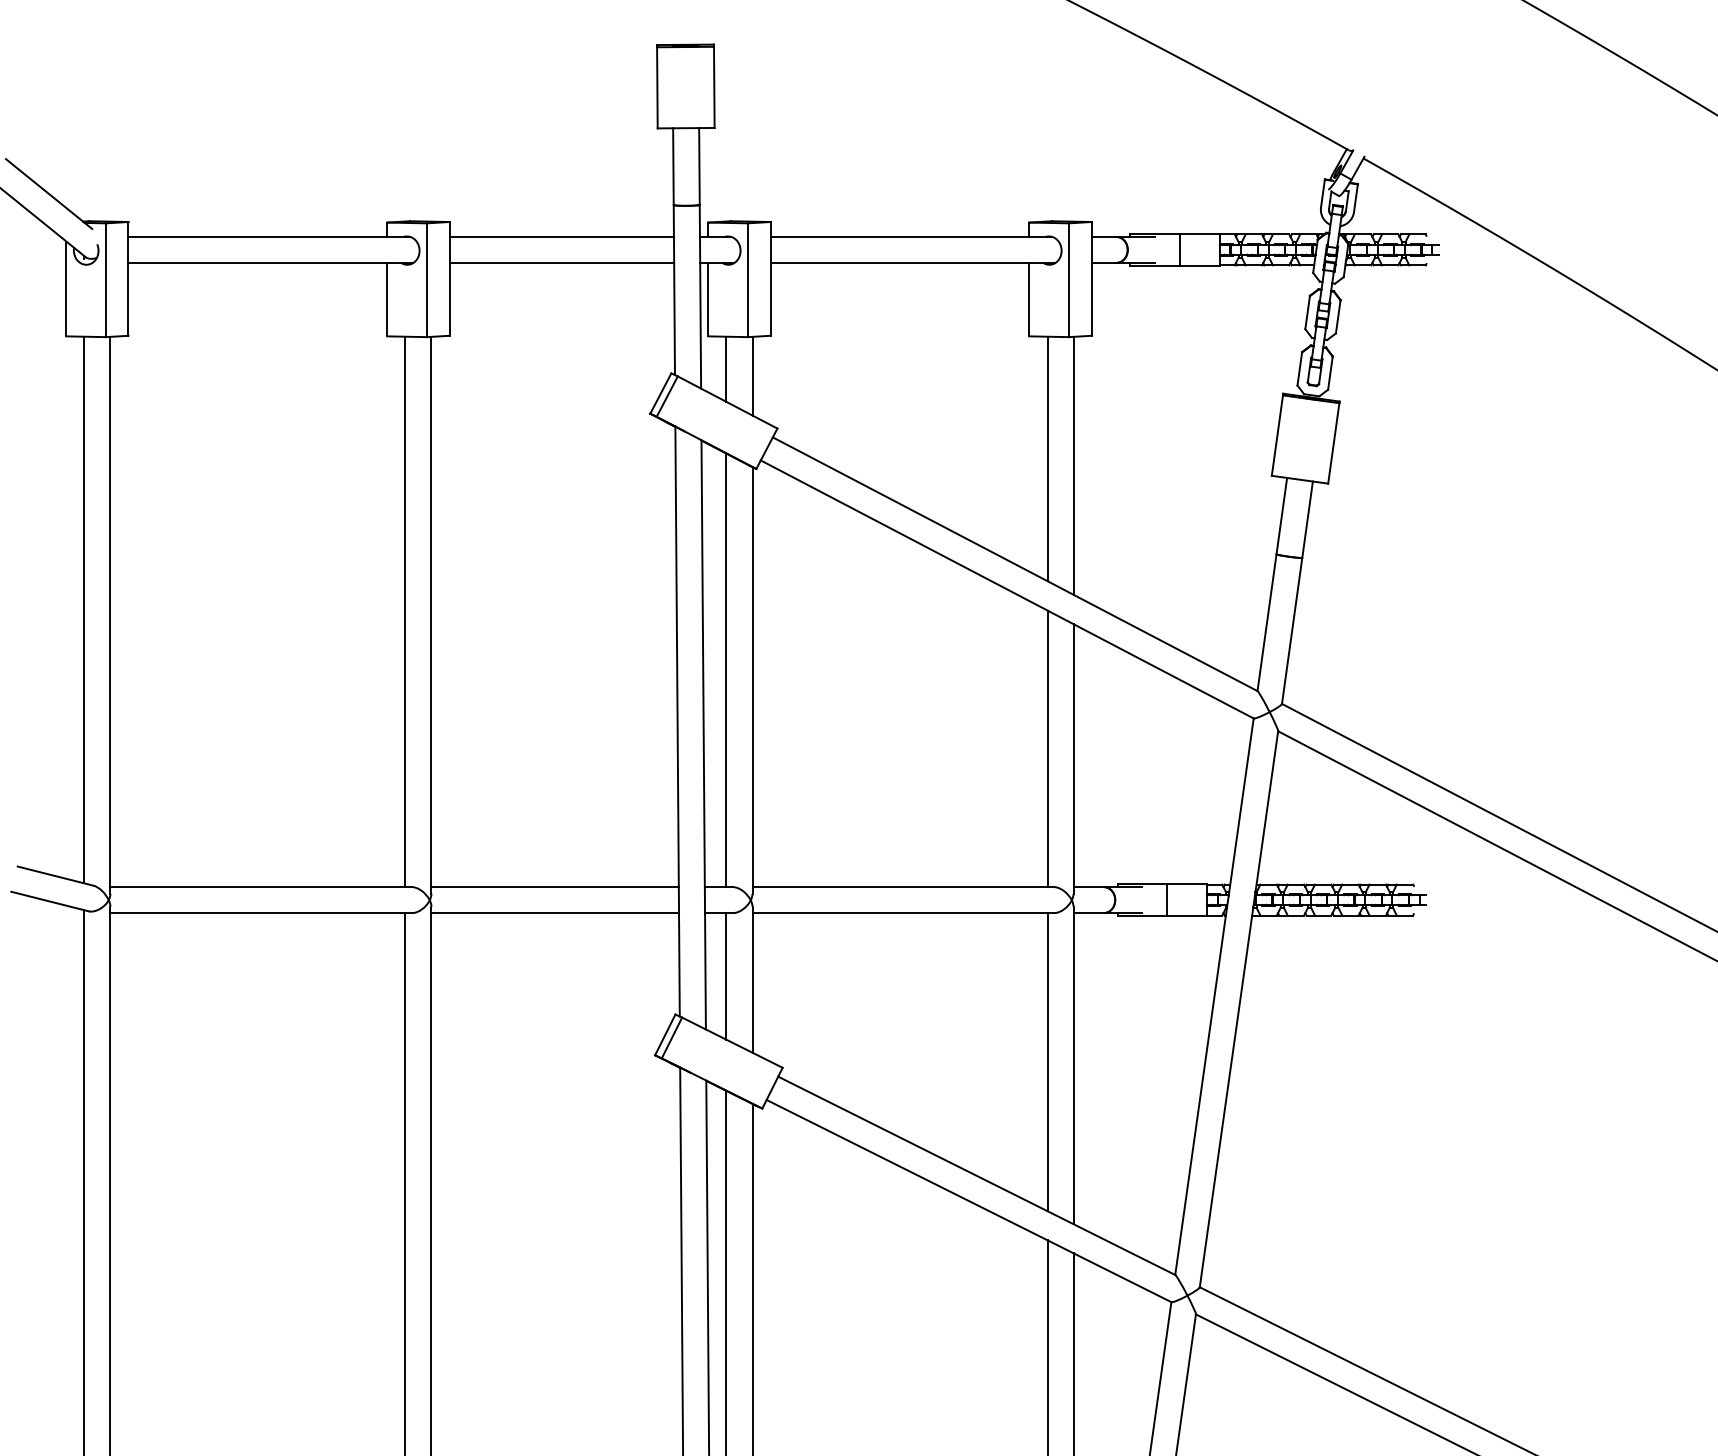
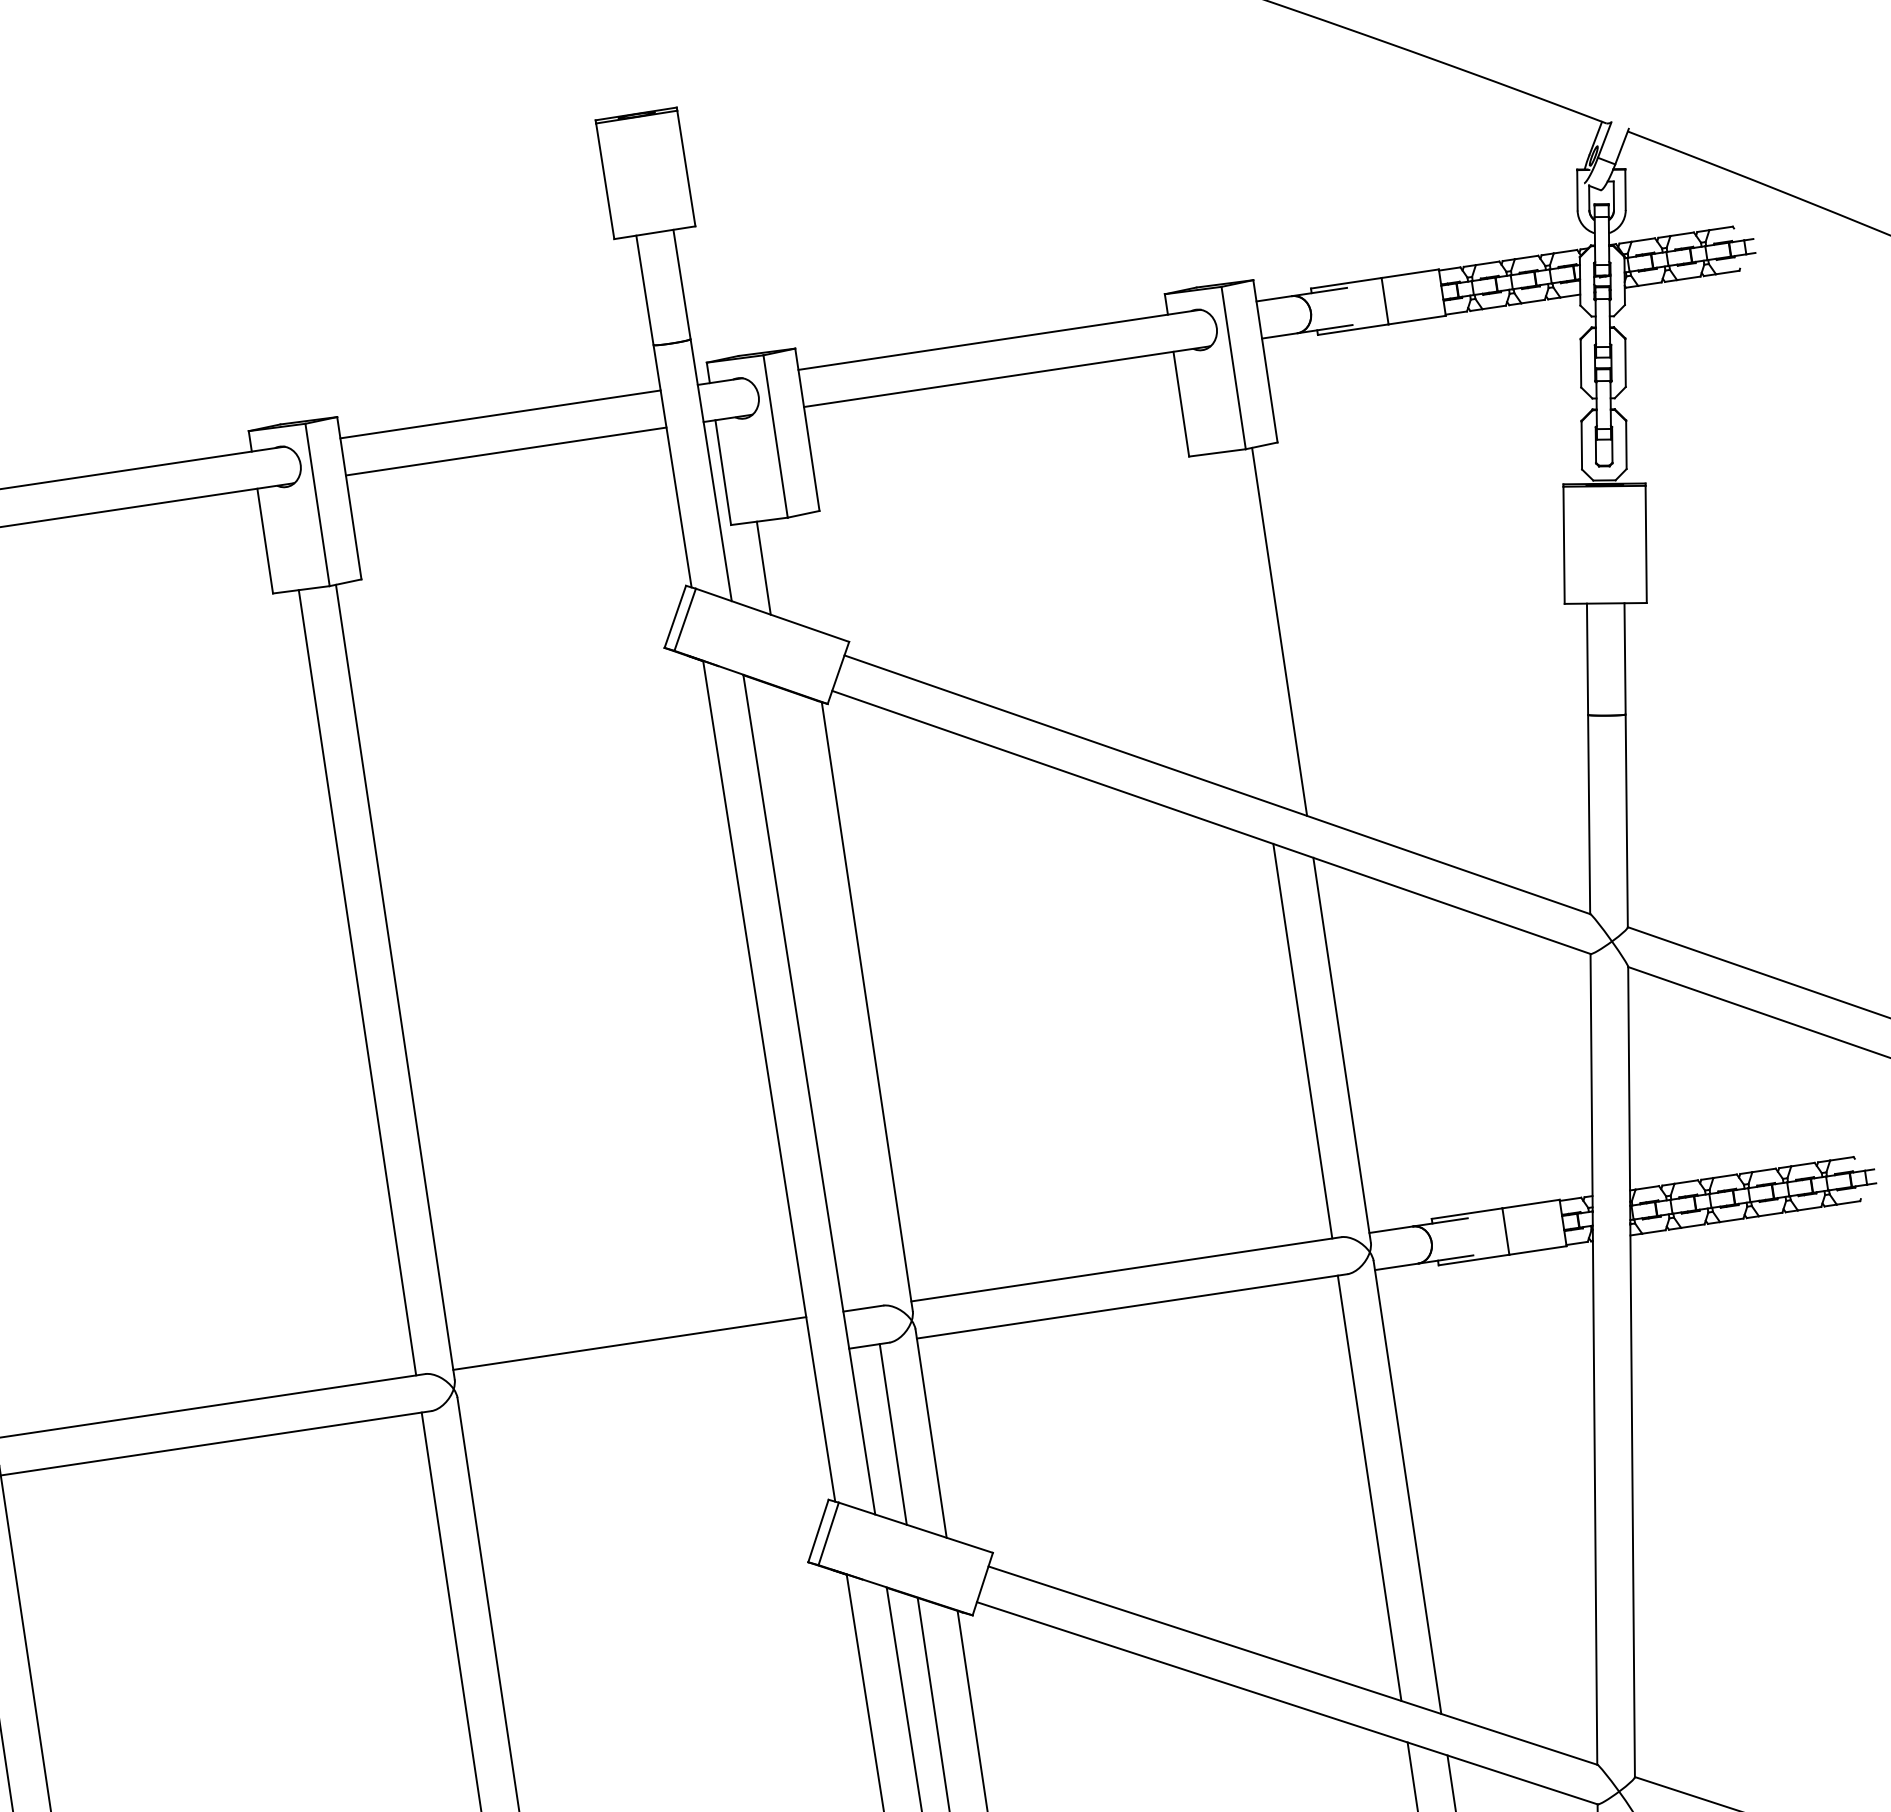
line: (752, 375) -> (802, 571), removed
line: (1047, 458) -> (1240, 626), removed
line: (726, 670) -> (828, 997), removed
line: (555, 913) -> (635, 1381), removed

